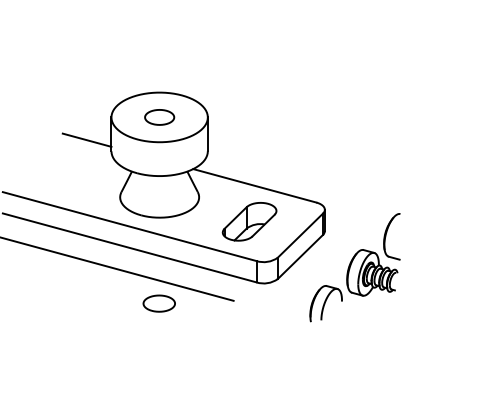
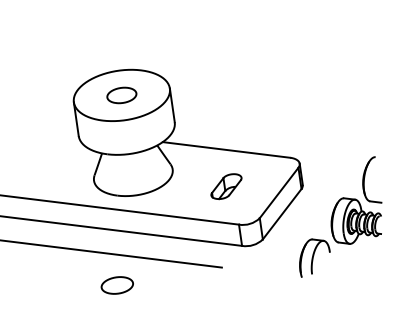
line: (86, 139) -> (52, 127), removed
part: (249, 221) -> (226, 186), size x0.6
part: (158, 303) -> (116, 285), moved

